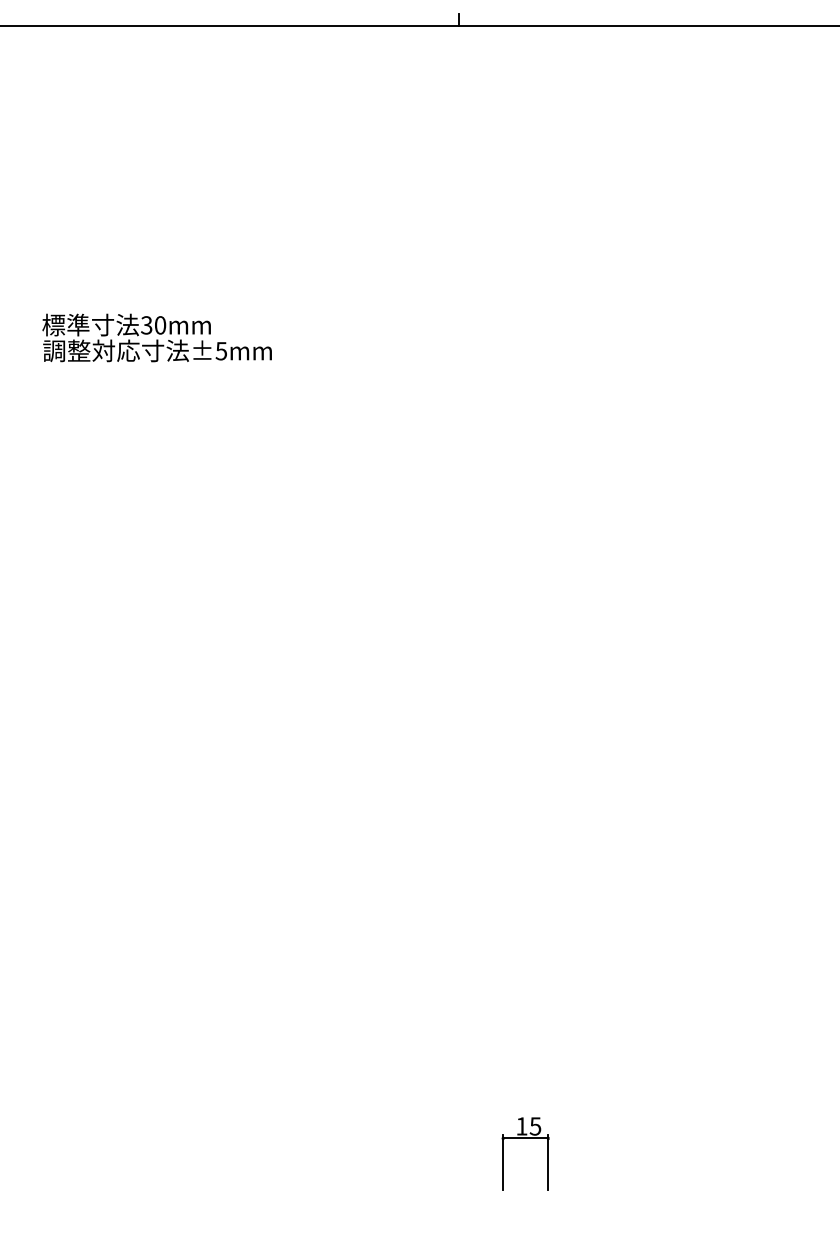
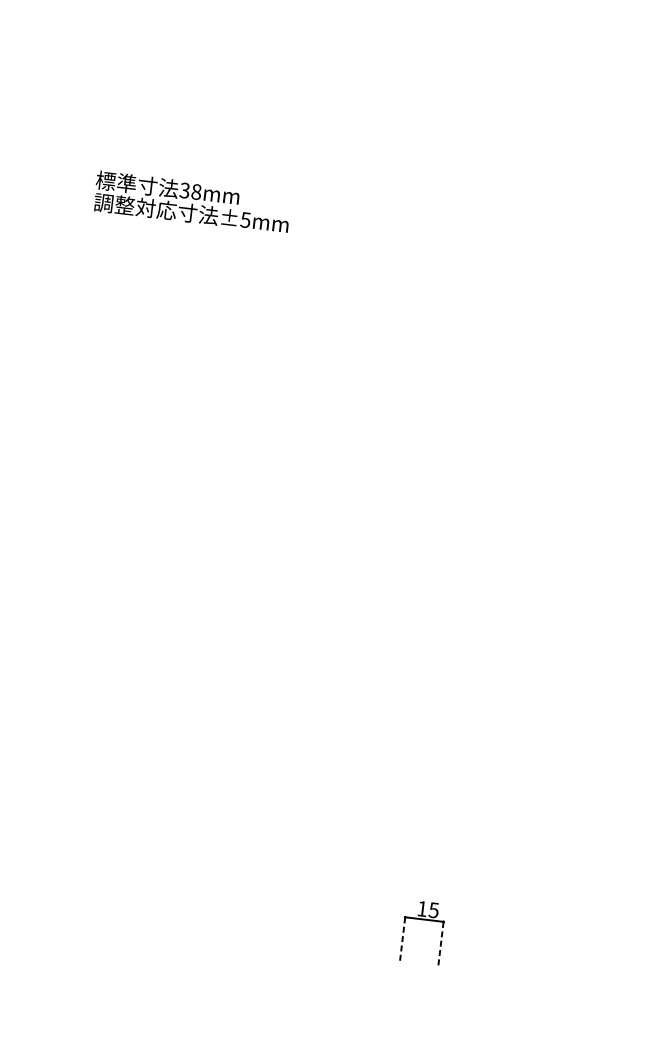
text: (160, 325) -> (196, 192), 30mm -> 38mm
line: (503, 1162) -> (403, 937), solid -> dashed
line: (548, 1162) -> (441, 942), solid -> dashed

